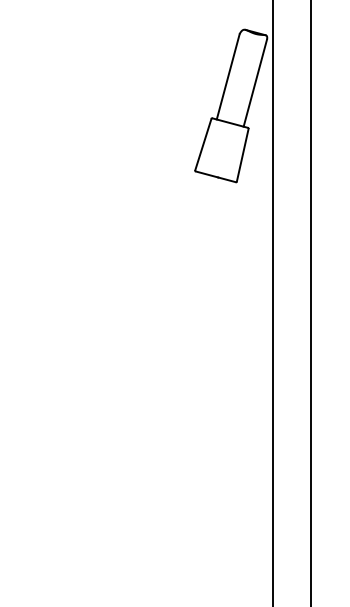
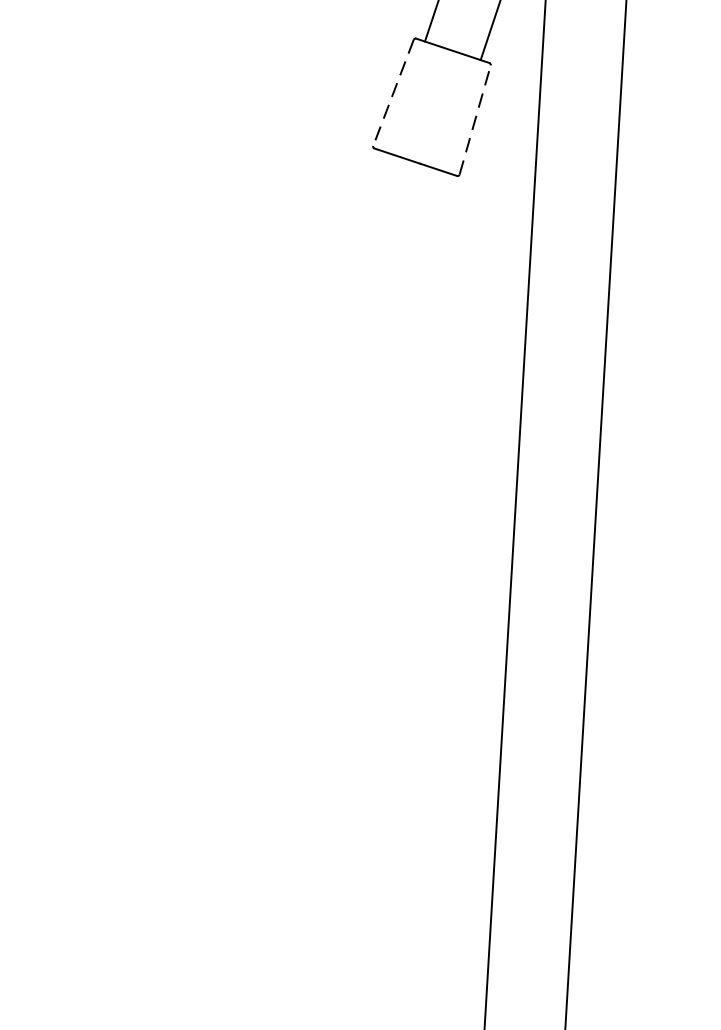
line: (203, 144) -> (393, 92), solid -> dashed
line: (242, 155) -> (474, 120), solid -> dashed

